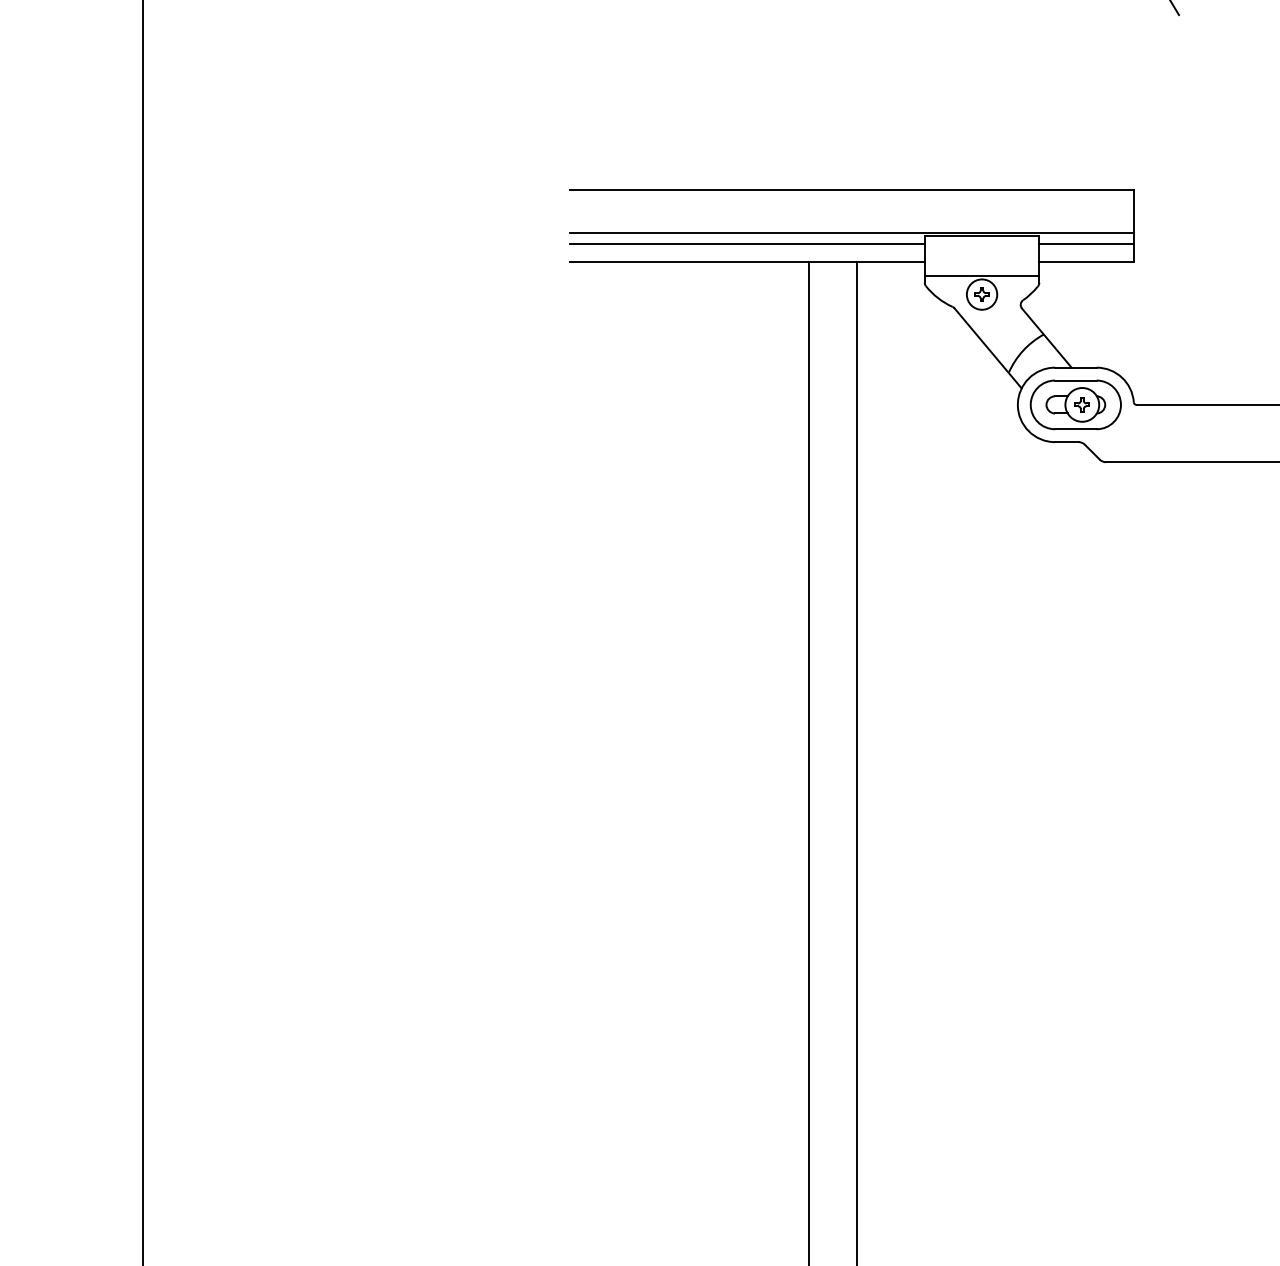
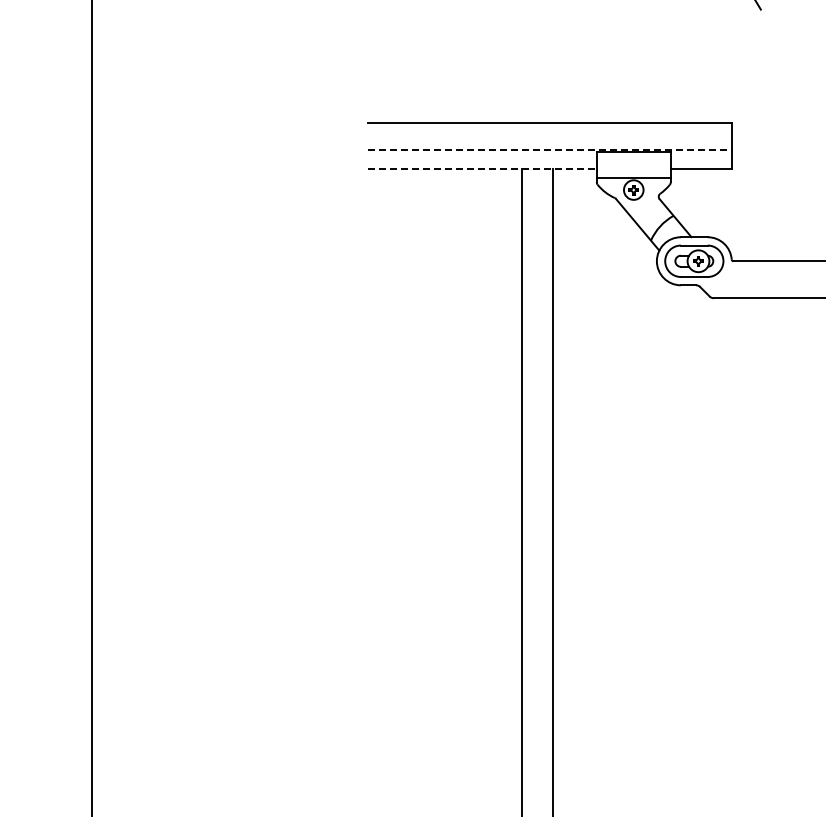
line: (853, 233) -> (550, 150), solid -> dashed
line: (746, 244) -> (481, 157), removed
line: (1085, 244) -> (700, 157), removed
line: (747, 261) -> (482, 168), solid -> dashed

